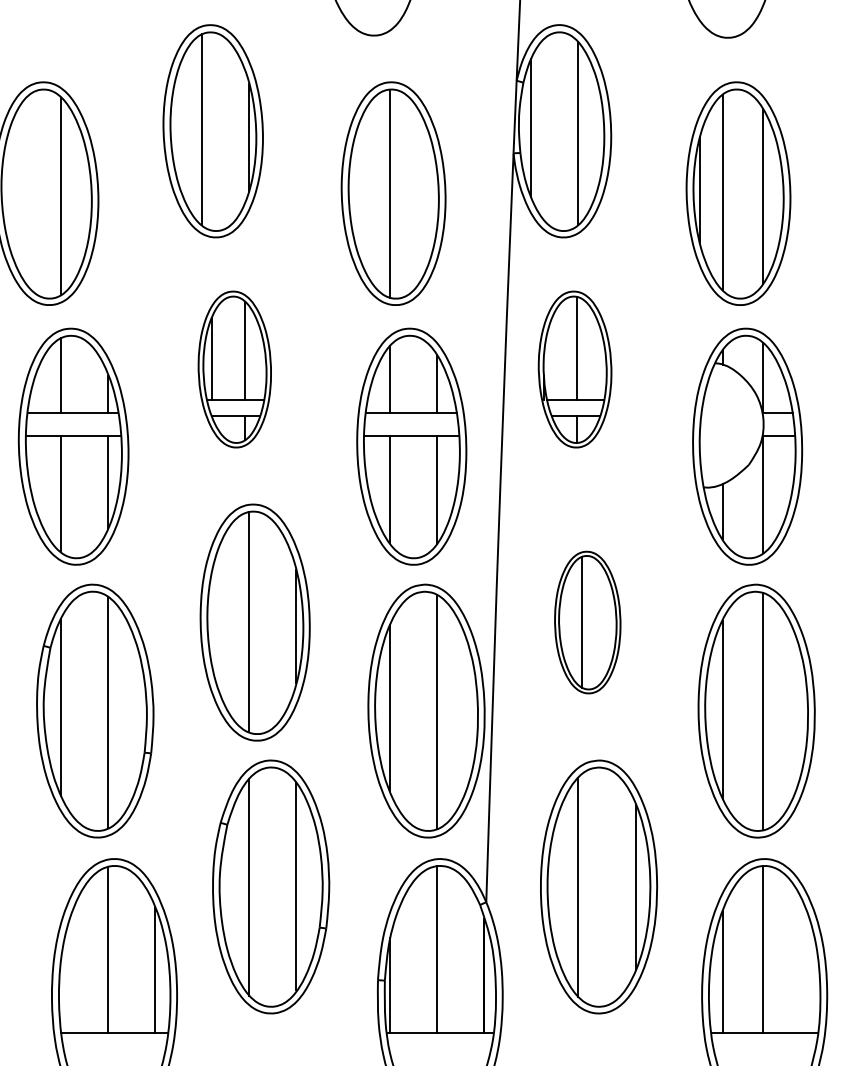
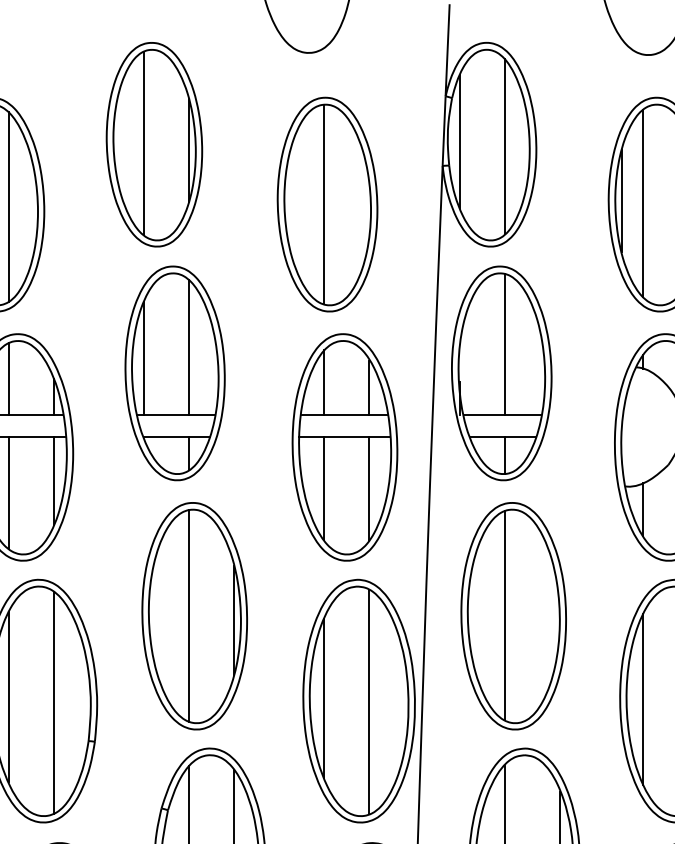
part: (234, 369) -> (174, 373), size x1.43
part: (574, 369) -> (501, 373), size x1.43
part: (587, 622) -> (513, 616), size x1.67

